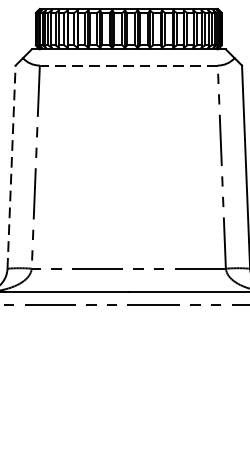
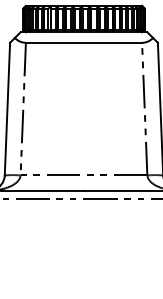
line: (128, 65) -> (83, 42), dashed -> solid
line: (11, 166) -> (7, 108), dashed -> solid

